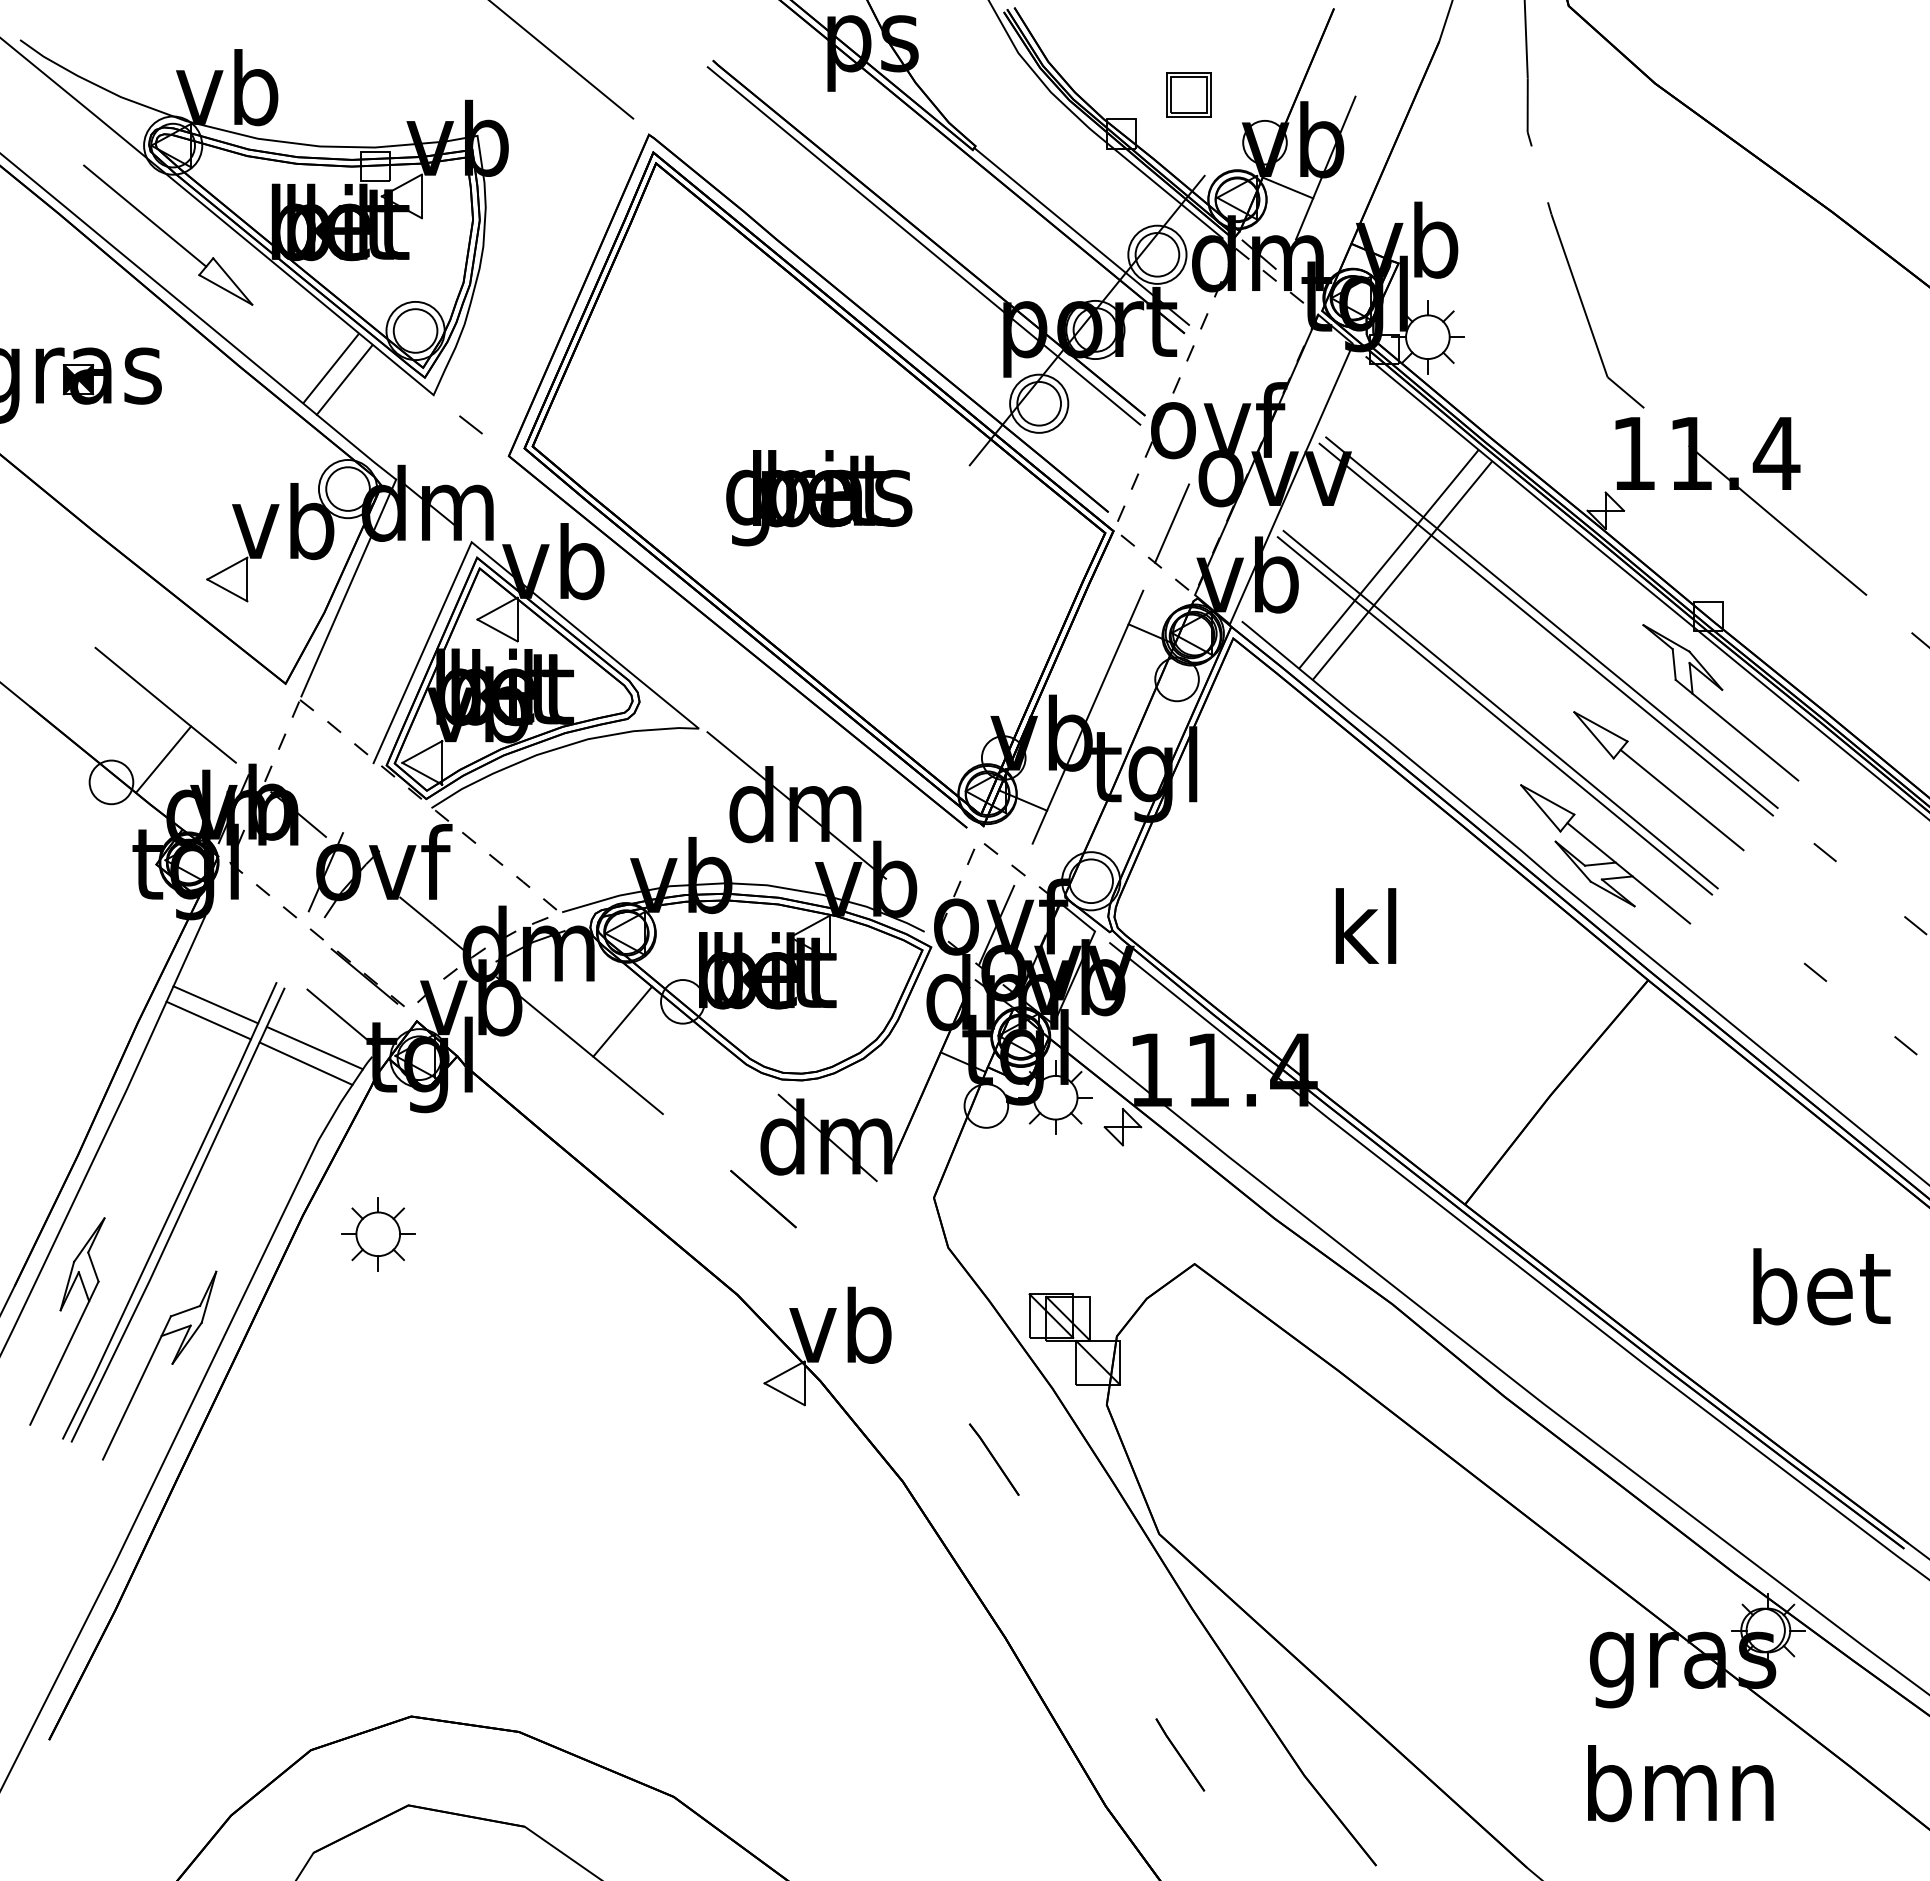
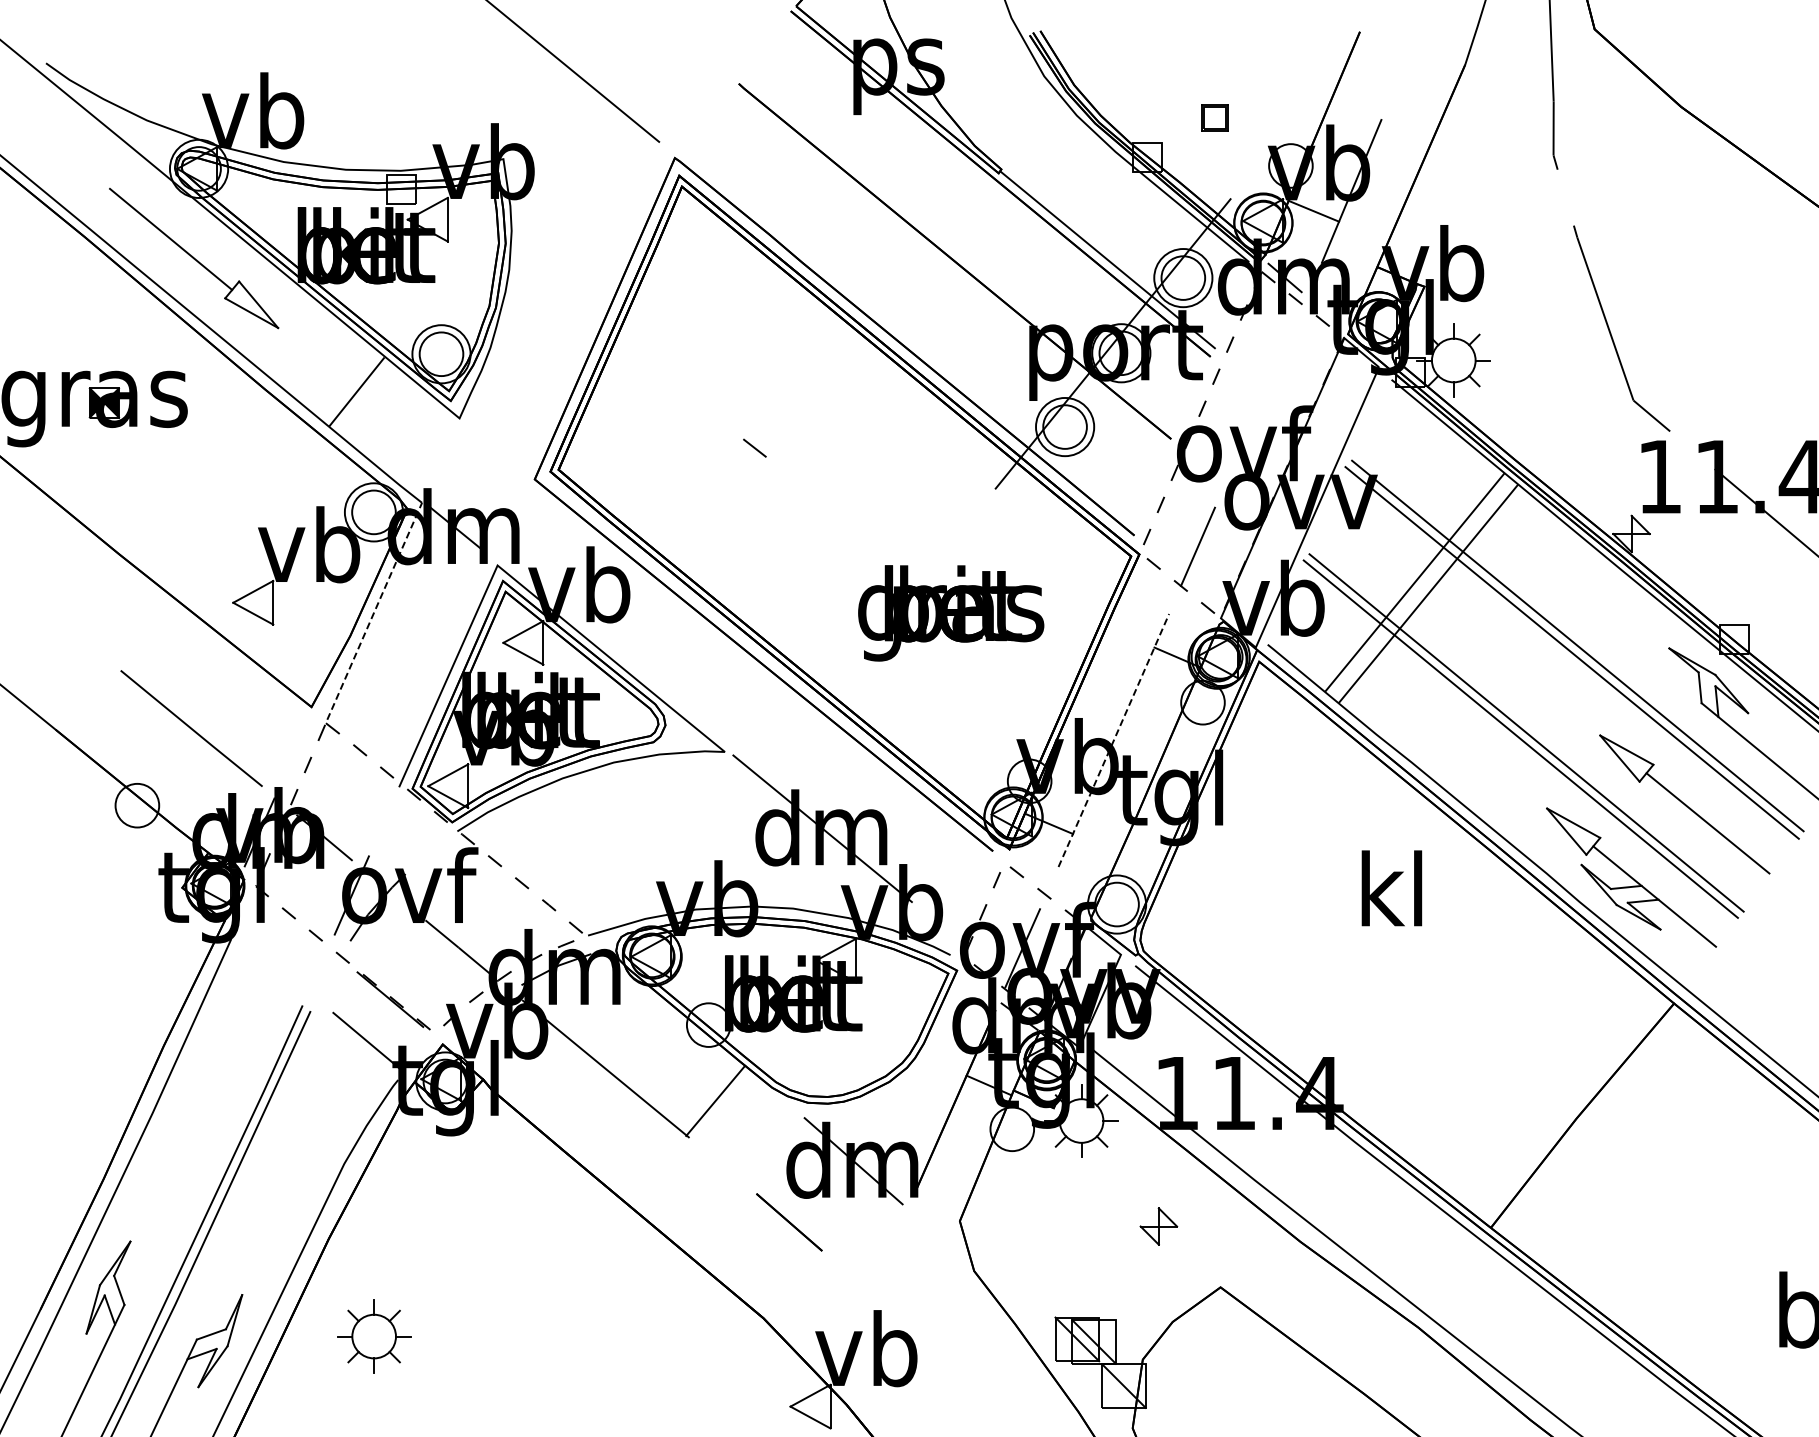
part: (1188, 94) -> (1214, 117), size x0.6
line: (923, 245) -> (949, 268), removed
line: (344, 379) -> (370, 402), removed
line: (470, 424) -> (754, 447), moved
text: (819, 498) -> (951, 613), moved
line: (349, 587) -> (375, 610), solid -> dashed
line: (1088, 716) -> (1114, 739), solid -> dashed
line: (163, 758) -> (189, 781), removed
text: (1365, 925) -> (1391, 887), moved
line: (215, 1004) -> (241, 1027), removed
line: (208, 1020) -> (234, 1043), removed
line: (622, 1021) -> (715, 1100), moved
line: (314, 1047) -> (340, 1070), removed
line: (305, 1063) -> (331, 1086), removed
part: (1122, 1127) -> (1158, 1226), moved
part: (378, 1234) -> (374, 1336), moved

